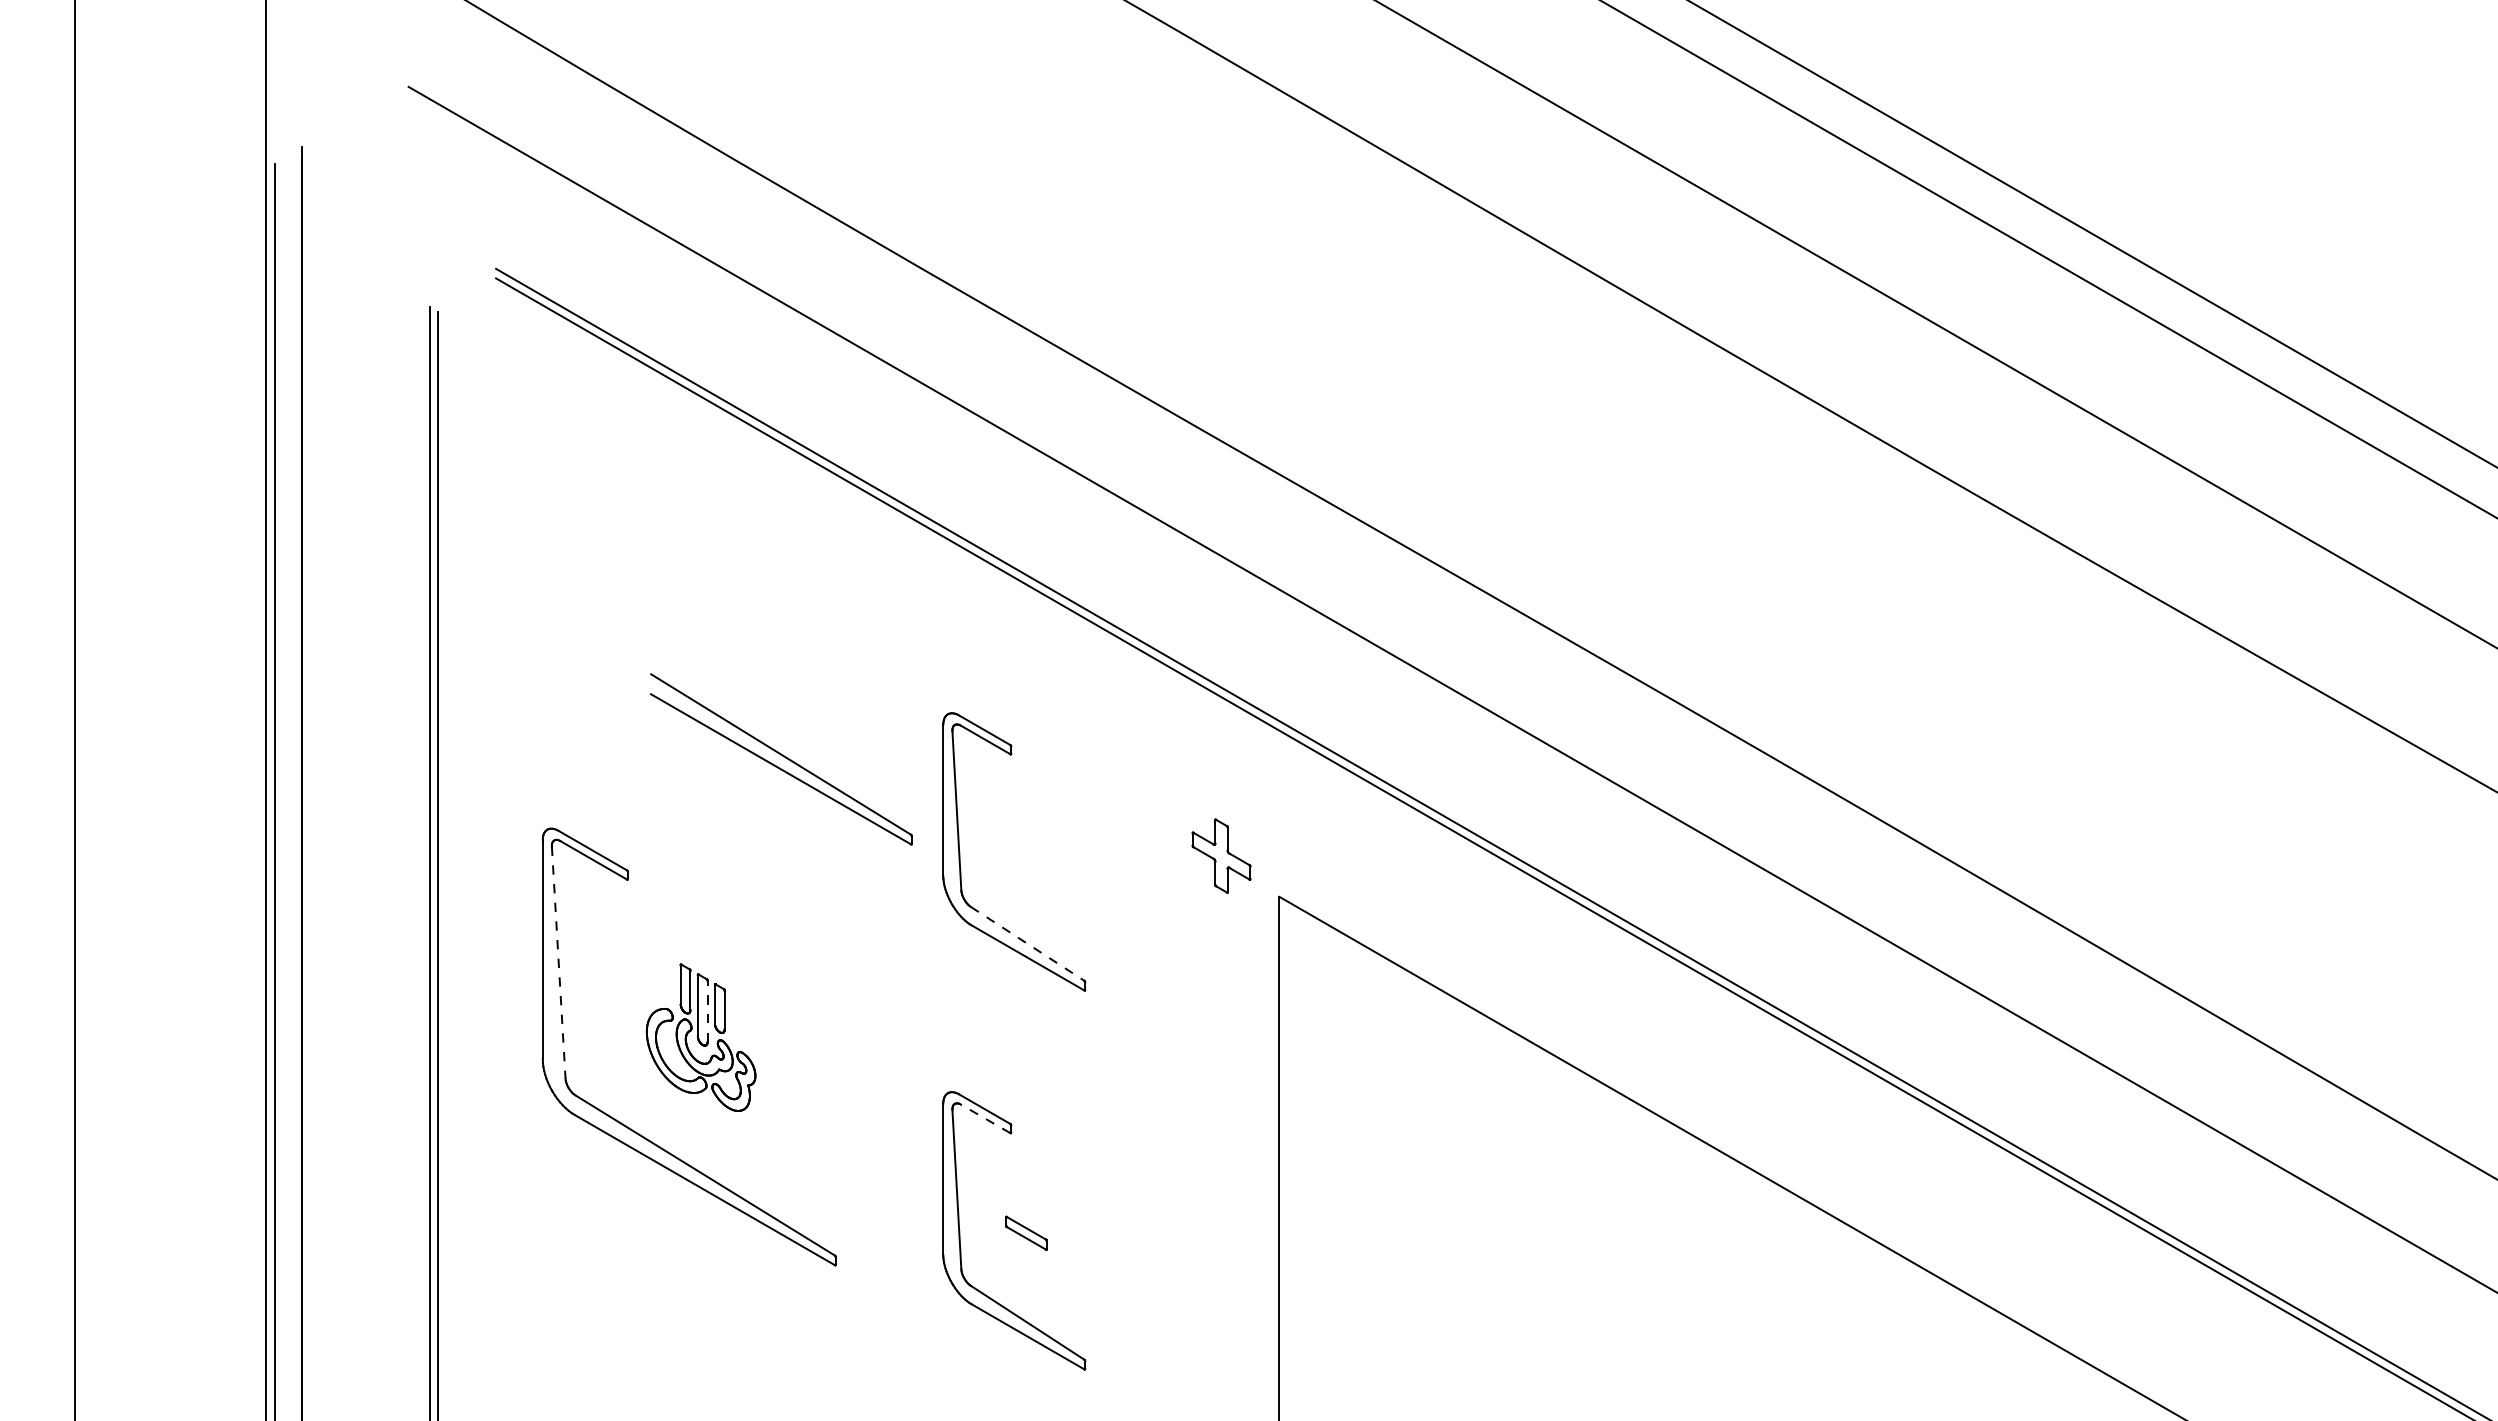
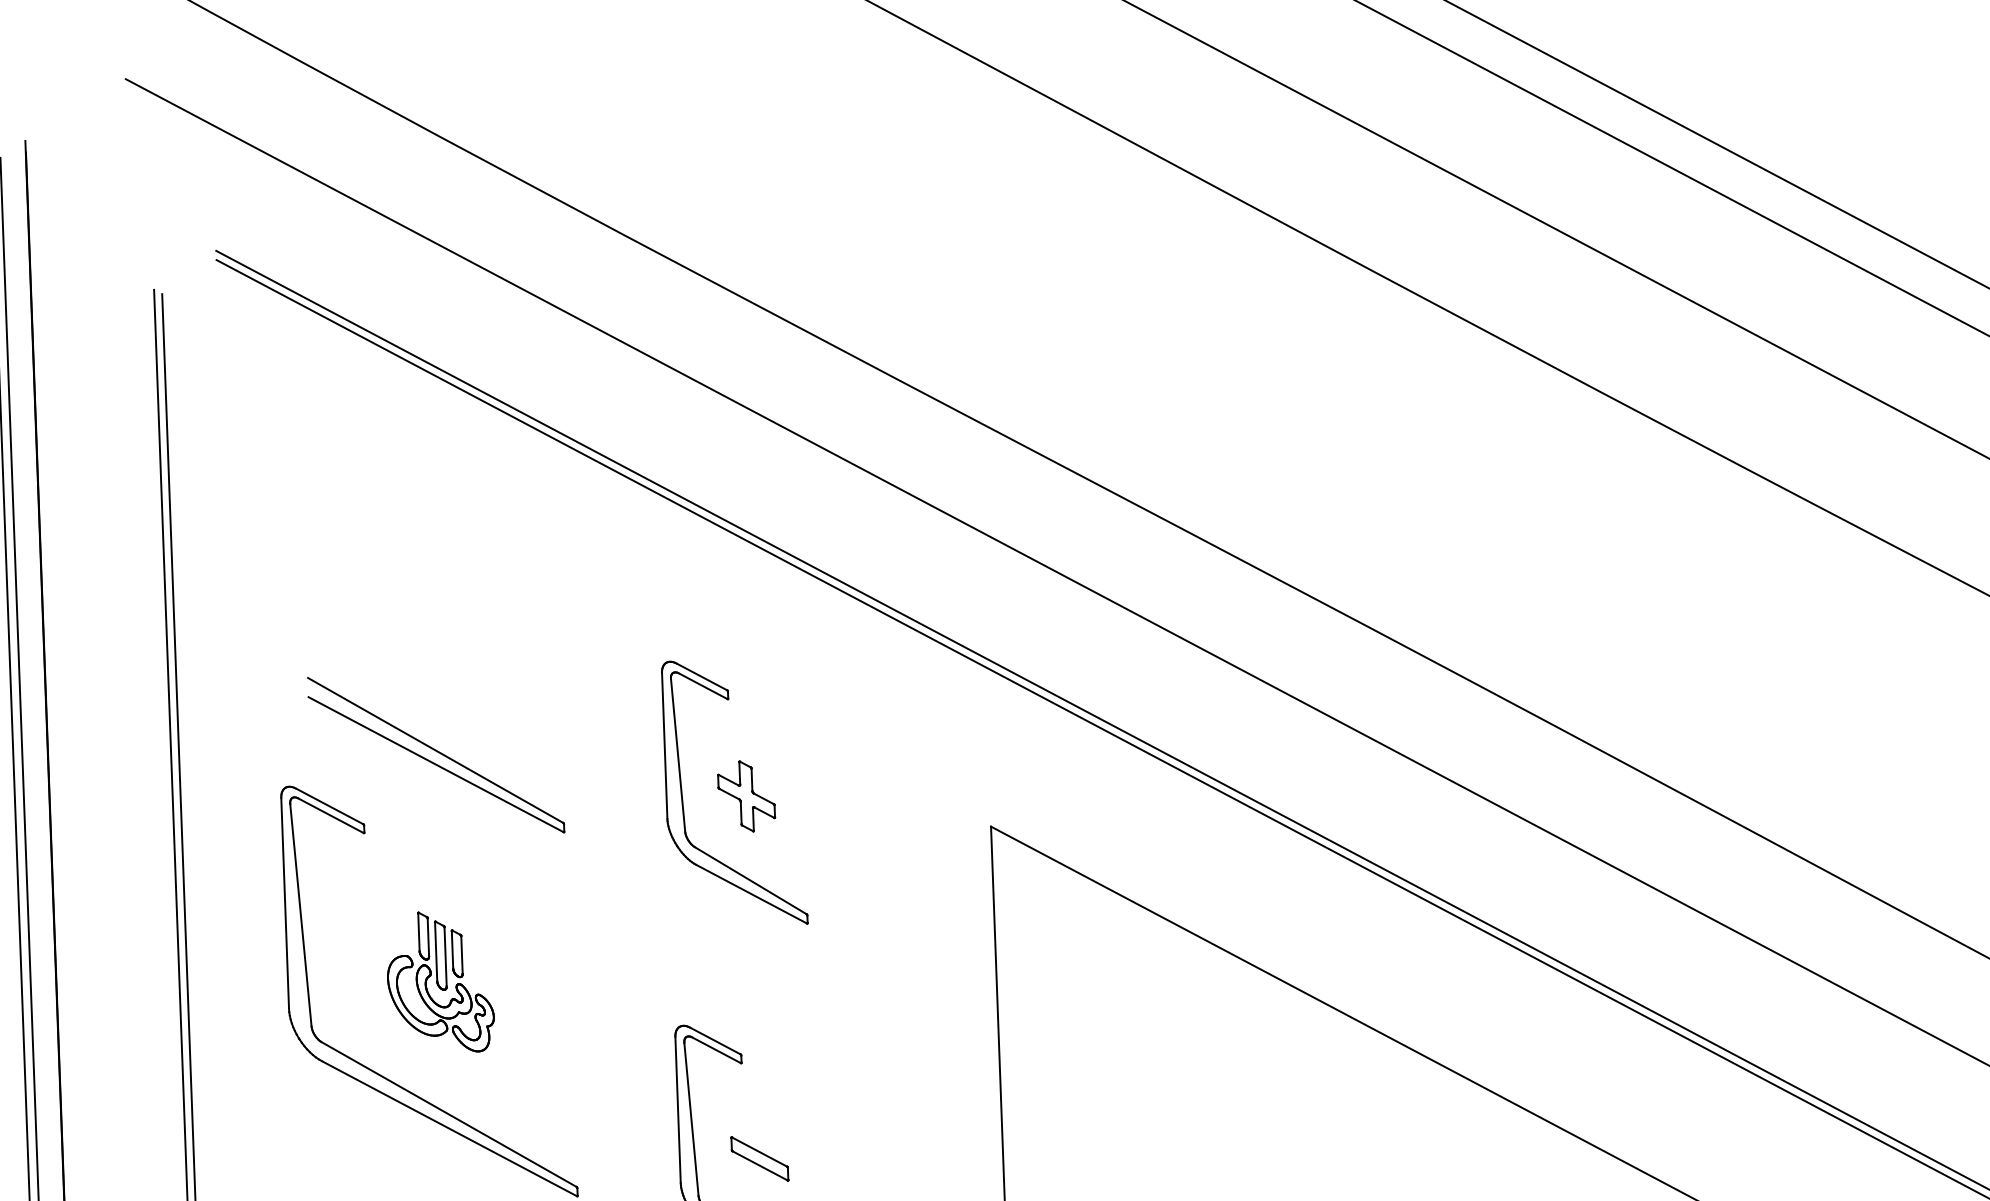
part: (781, 759) -> (436, 755), moved
part: (1221, 855) -> (746, 795), moved
line: (1027, 943) -> (750, 880), dashed -> solid
line: (558, 963) -> (300, 916), dashed -> solid
line: (707, 1011) -> (445, 956), dashed -> solid
line: (985, 1118) -> (716, 1049), dashed -> solid
part: (1026, 1232) -> (759, 1158), size x1.43

